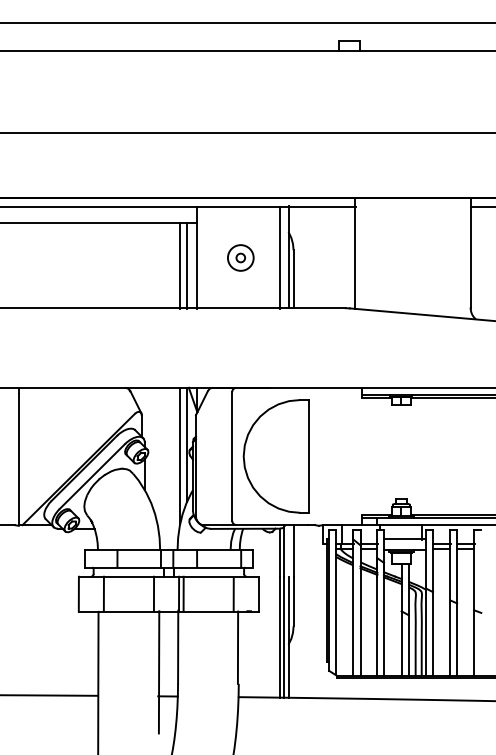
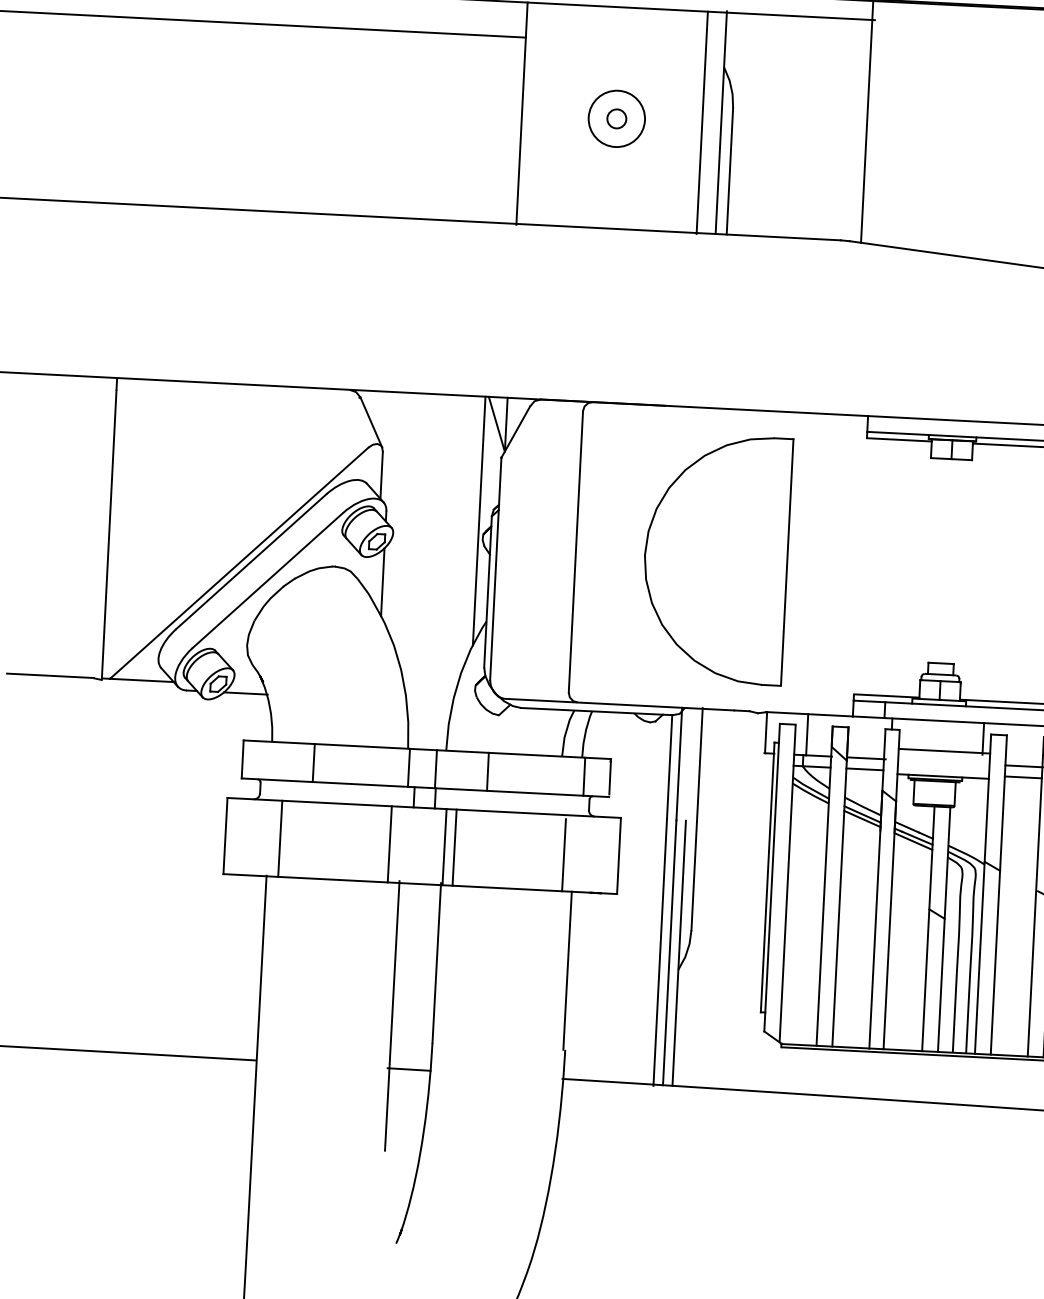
line: (180, 265) -> (484, 128), removed
line: (187, 265) -> (499, 129), removed
line: (180, 455) -> (463, 544), removed
part: (275, 456) -> (714, 559), moved

